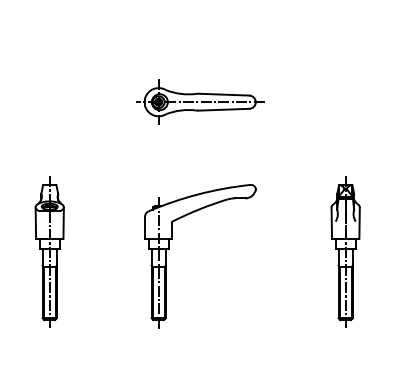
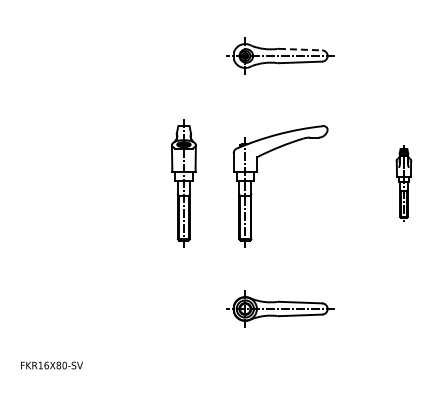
line: (223, 94) -> (300, 49), solid -> dashed
part: (49, 252) -> (183, 183), moved
part: (345, 252) -> (403, 183), size x0.6

